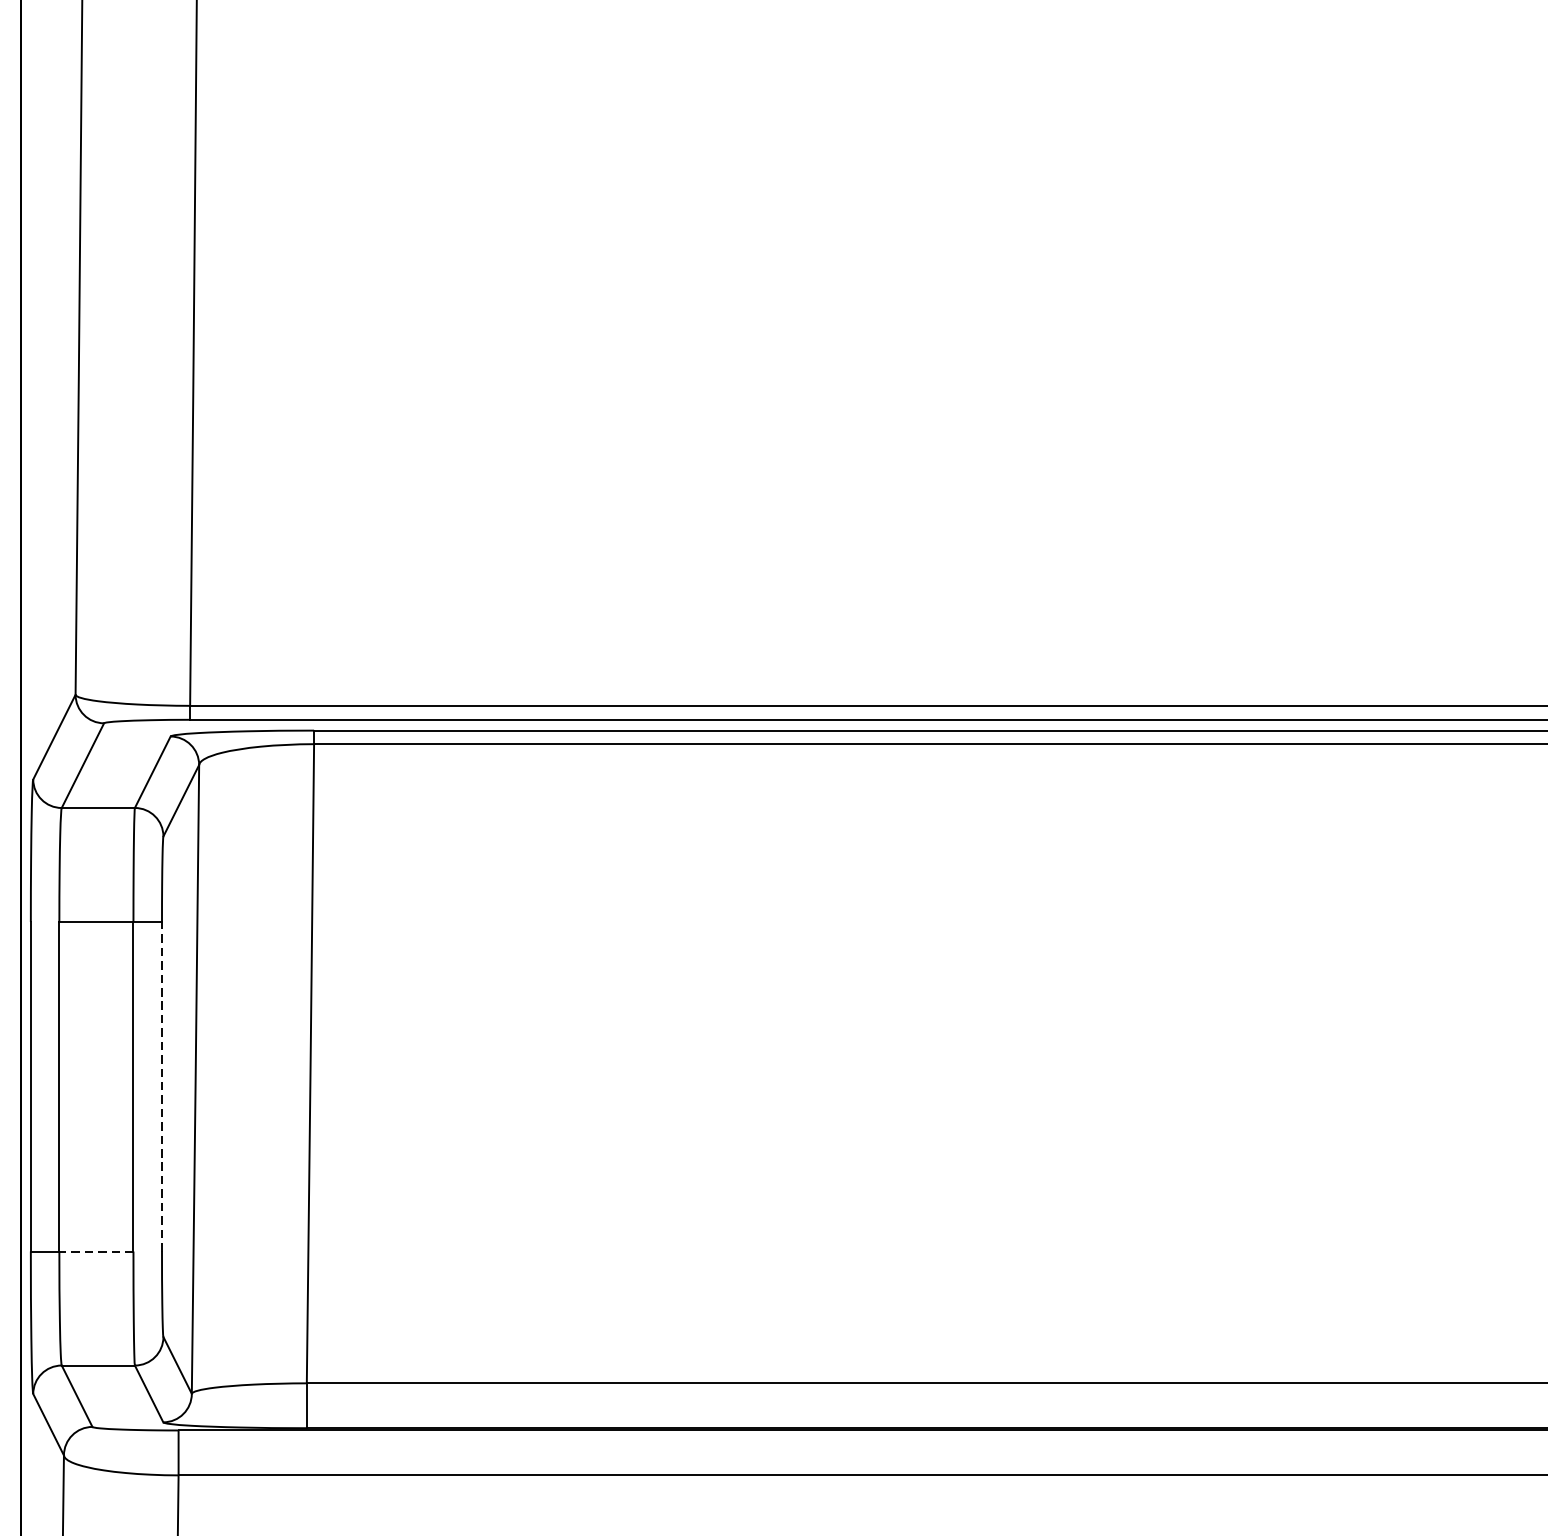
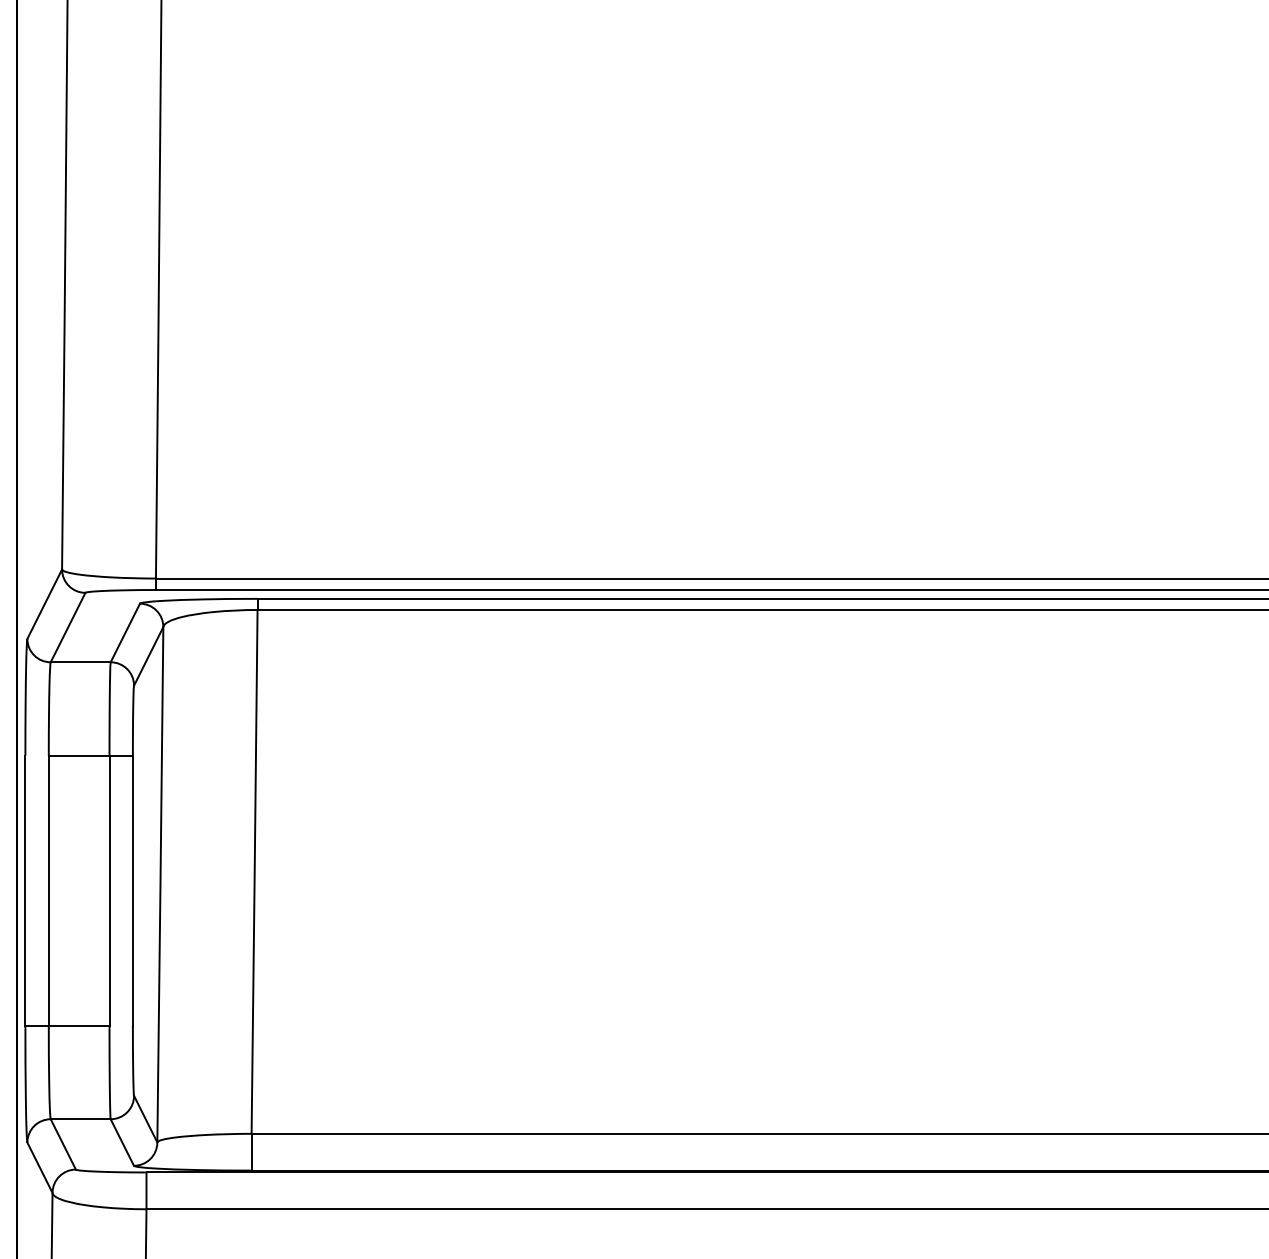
line: (161, 1086) -> (132, 890), dashed -> solid
line: (95, 1251) -> (78, 1025), dashed -> solid

